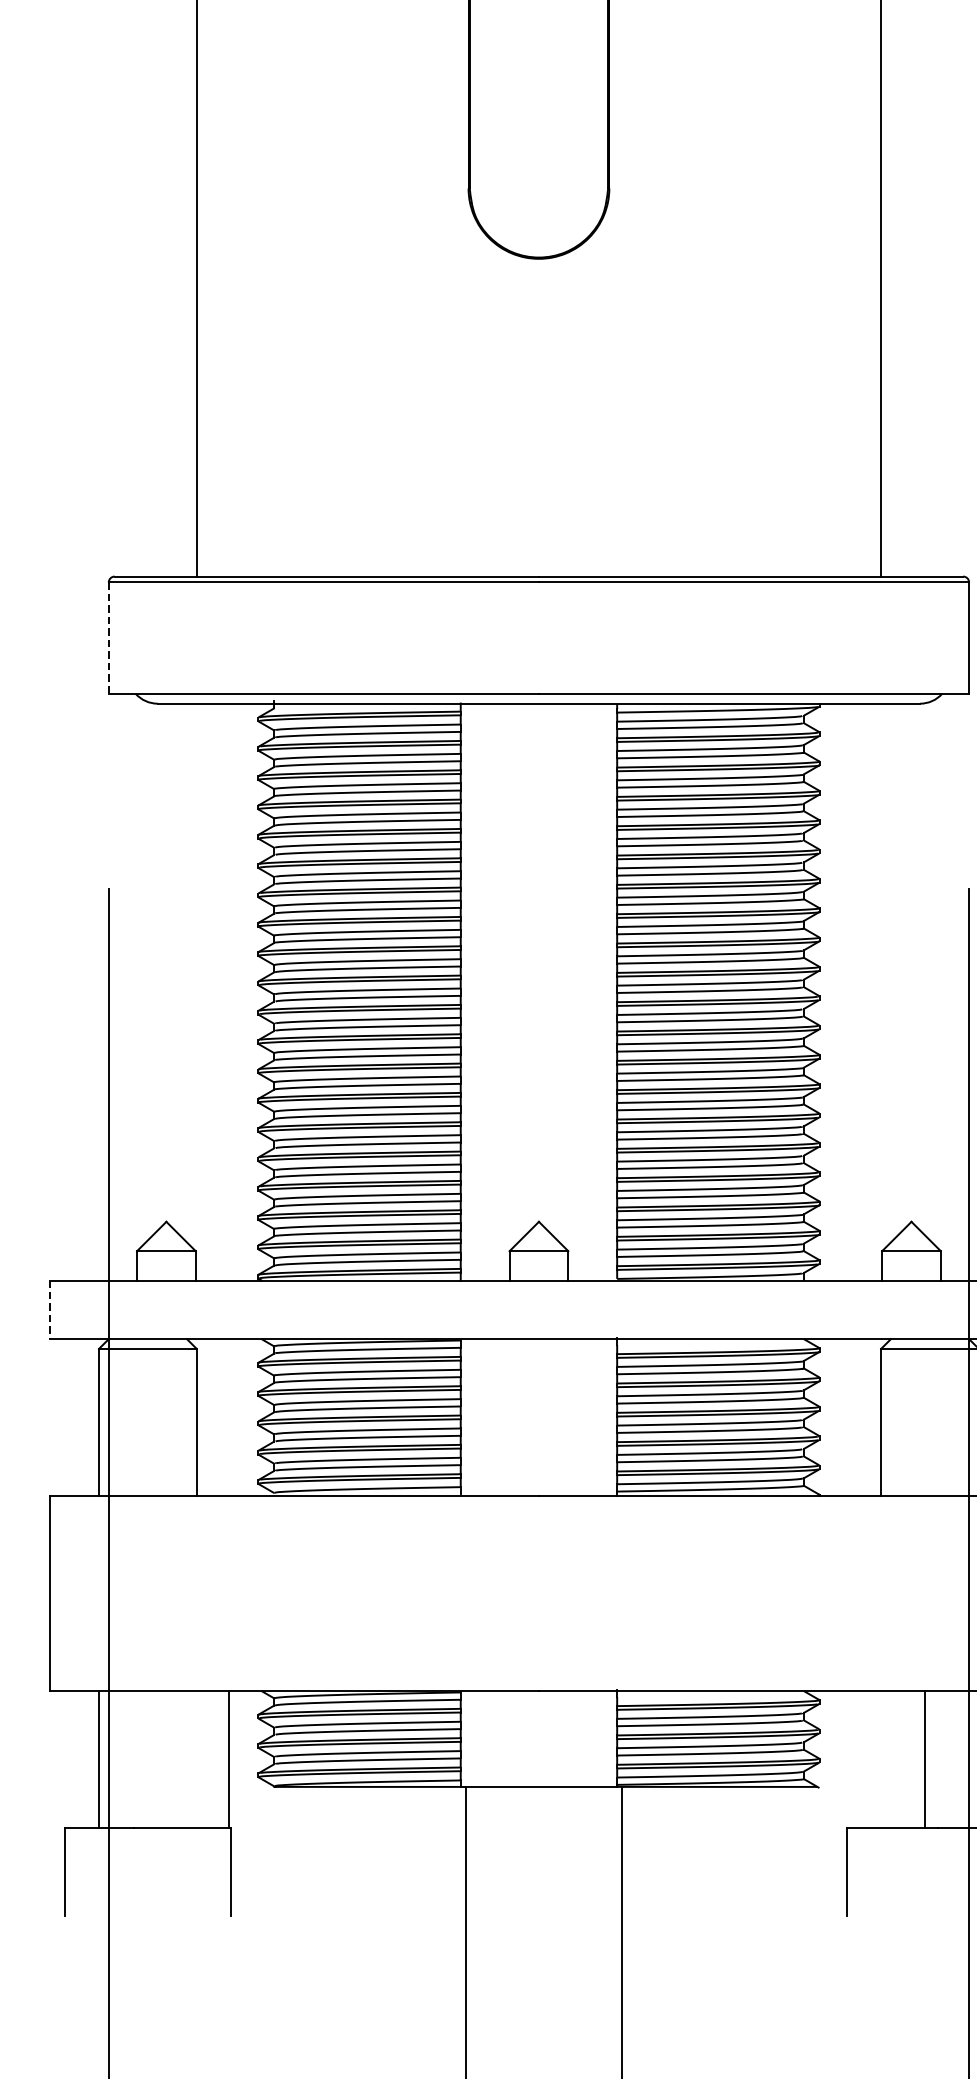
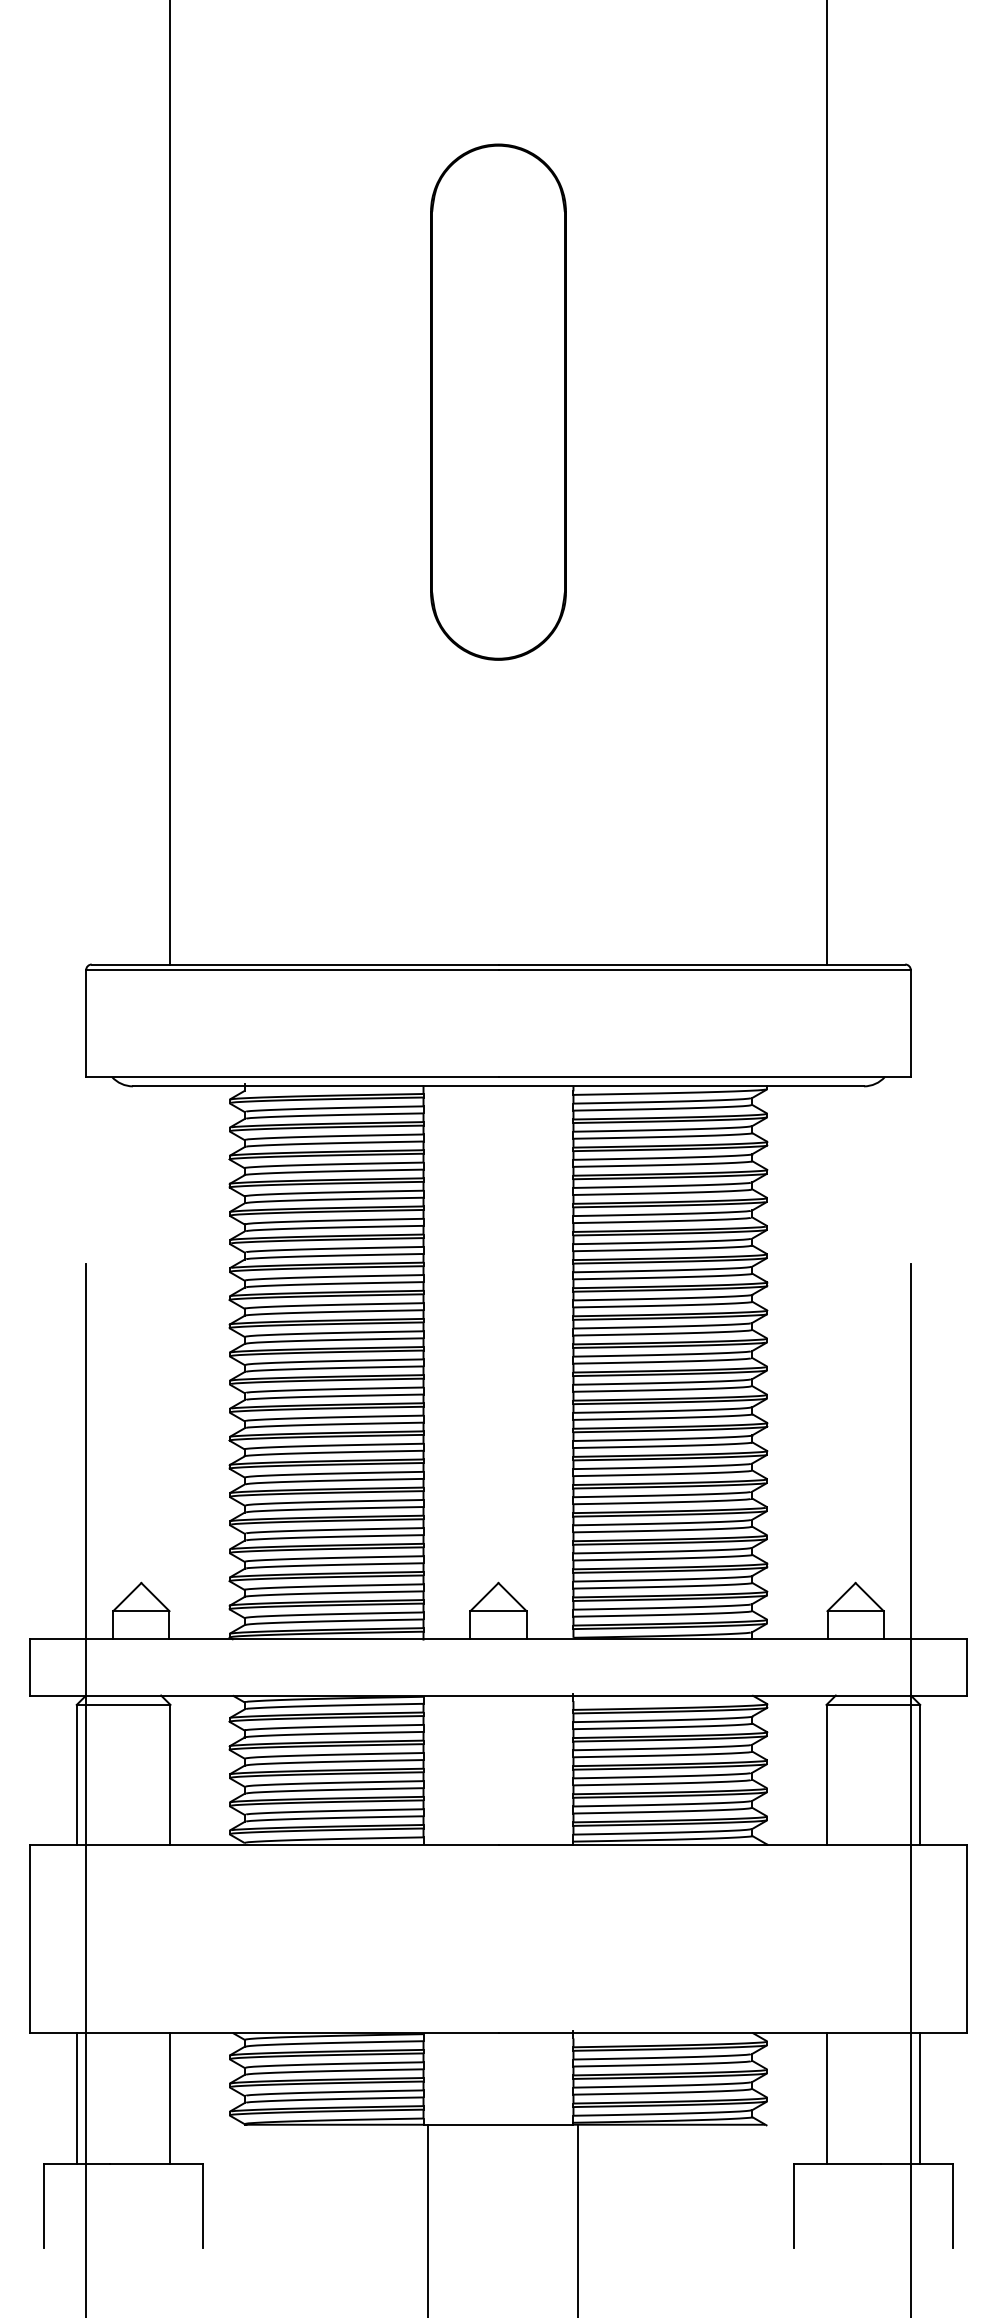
line: (109, 639) -> (86, 1024), dashed -> solid
line: (49, 1309) -> (29, 1667), dashed -> solid
line: (229, 1759) -> (170, 2098), moved
line: (924, 1759) -> (826, 2098), moved

